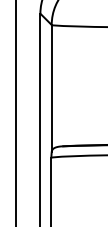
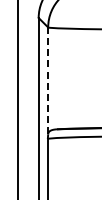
line: (52, 88) -> (48, 80), solid -> dashed

